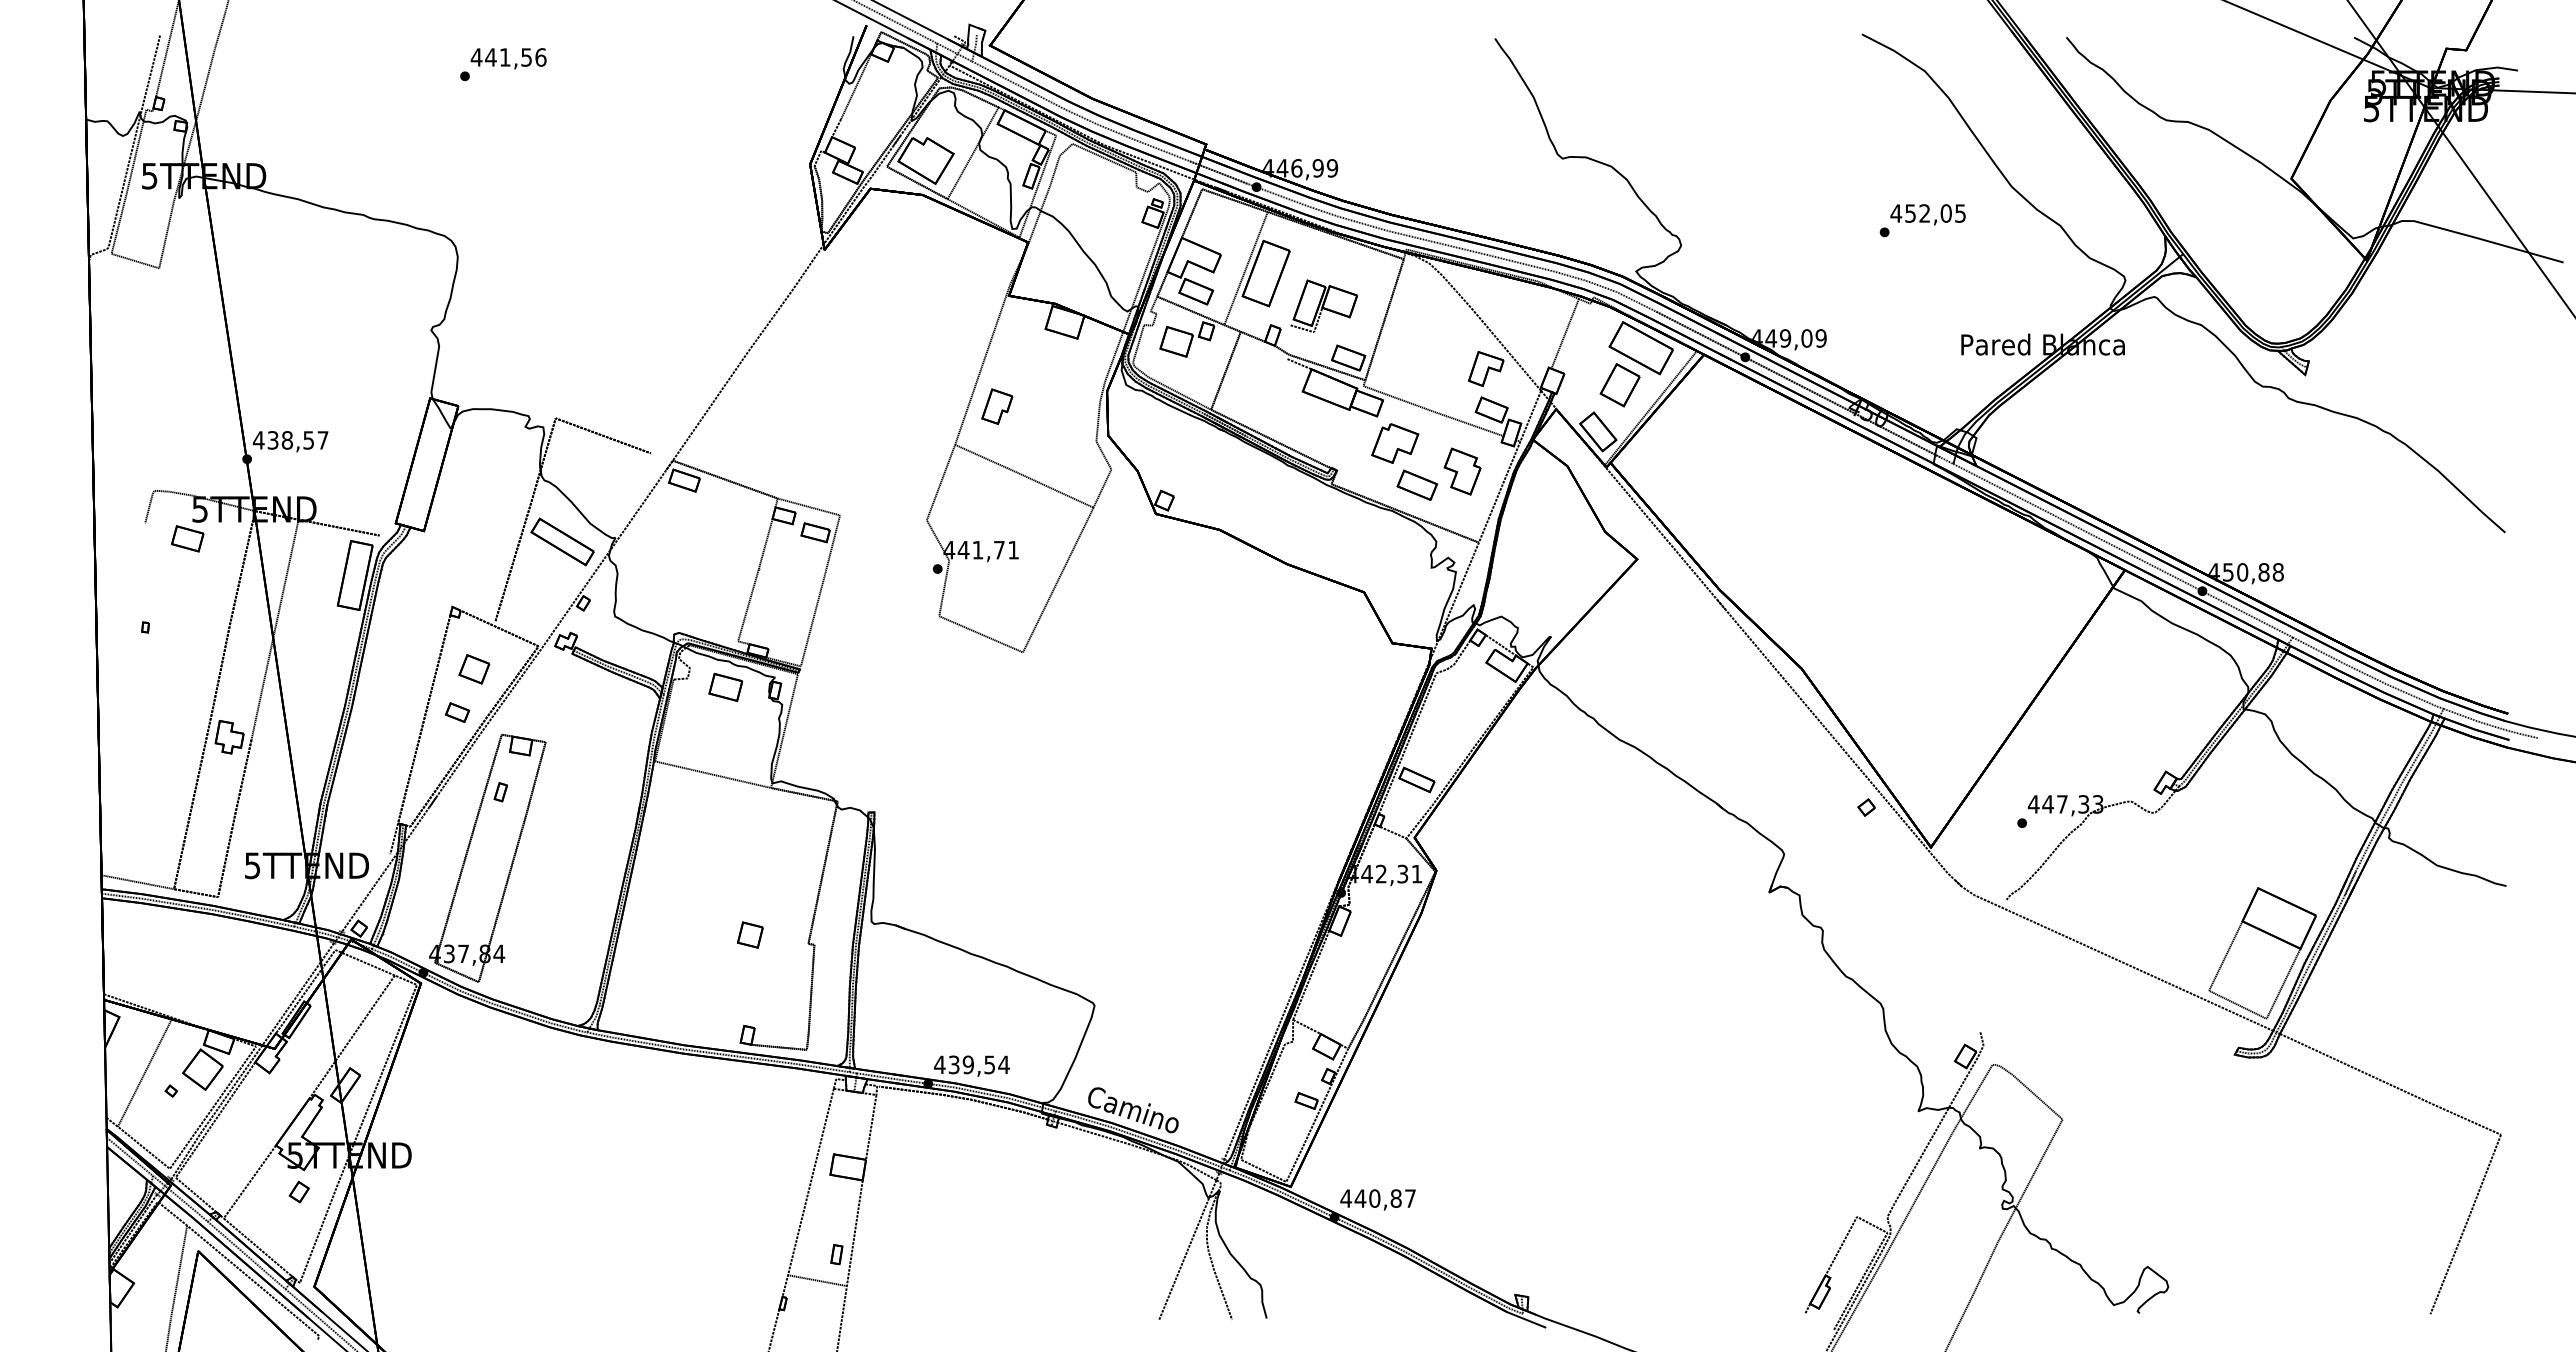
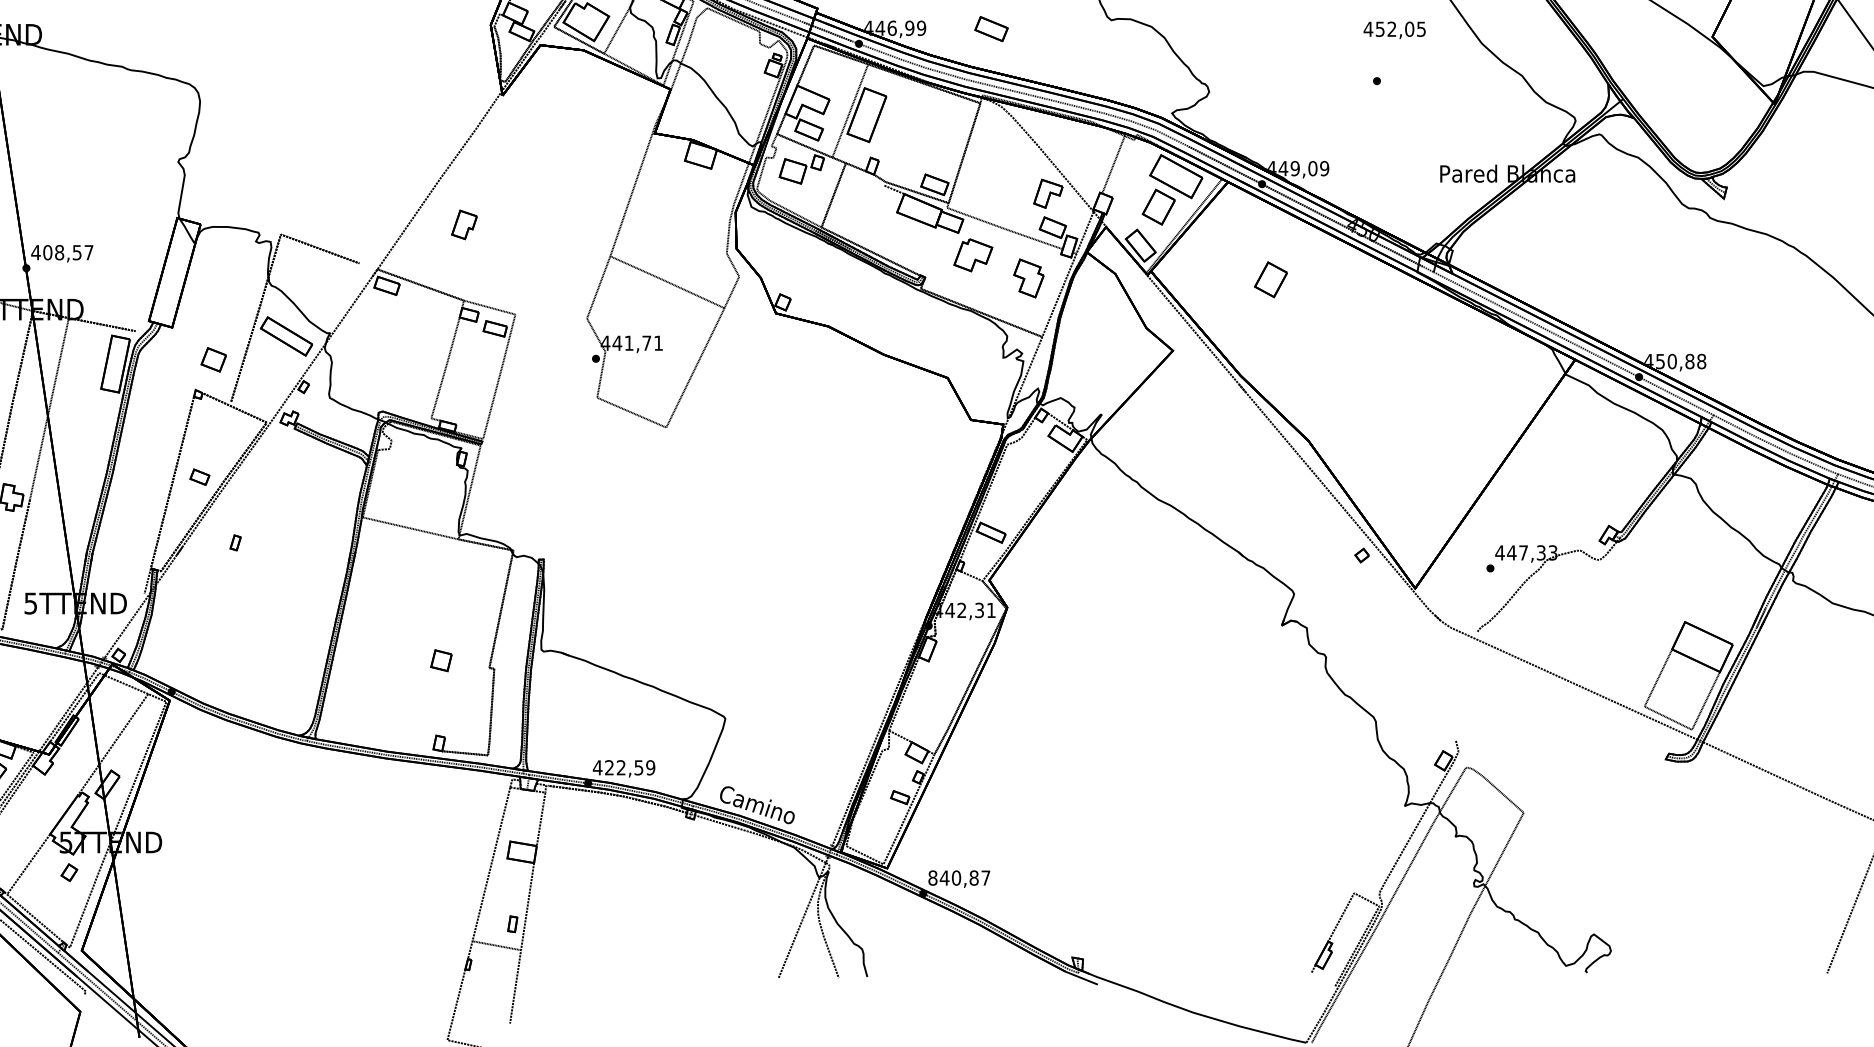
text: (1927, 214) -> (1394, 30), moved
part: (1323, 305) -> (914, 141), removed
part: (997, 406) -> (464, 224), moved
text: (272, 440) -> (47, 252), 438,57 -> 408,57
part: (1755, 473) -> (1270, 280), added
part: (1416, 484) -> (990, 28), moved
part: (474, 669) -> (213, 360), moved
part: (725, 686) -> (420, 455), removed
part: (487, 857) -> (224, 596), removed
text: (978, 1064) -> (629, 767), 439,54 -> 422,59
text: (1346, 1198) -> (933, 877), 440,87 -> 840,87

